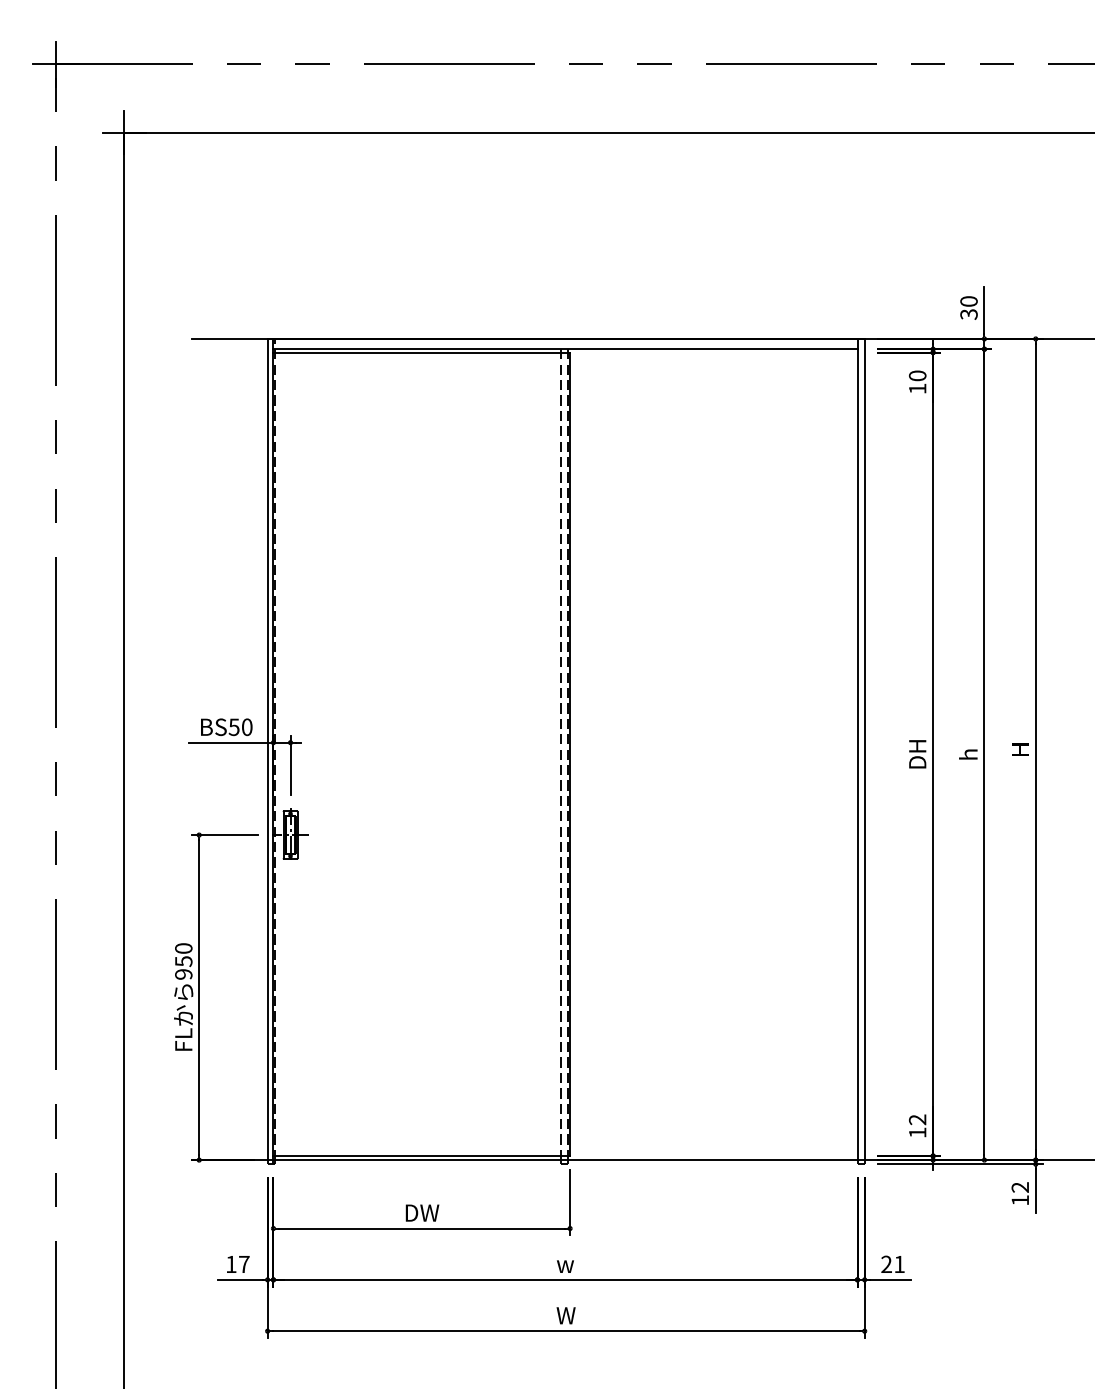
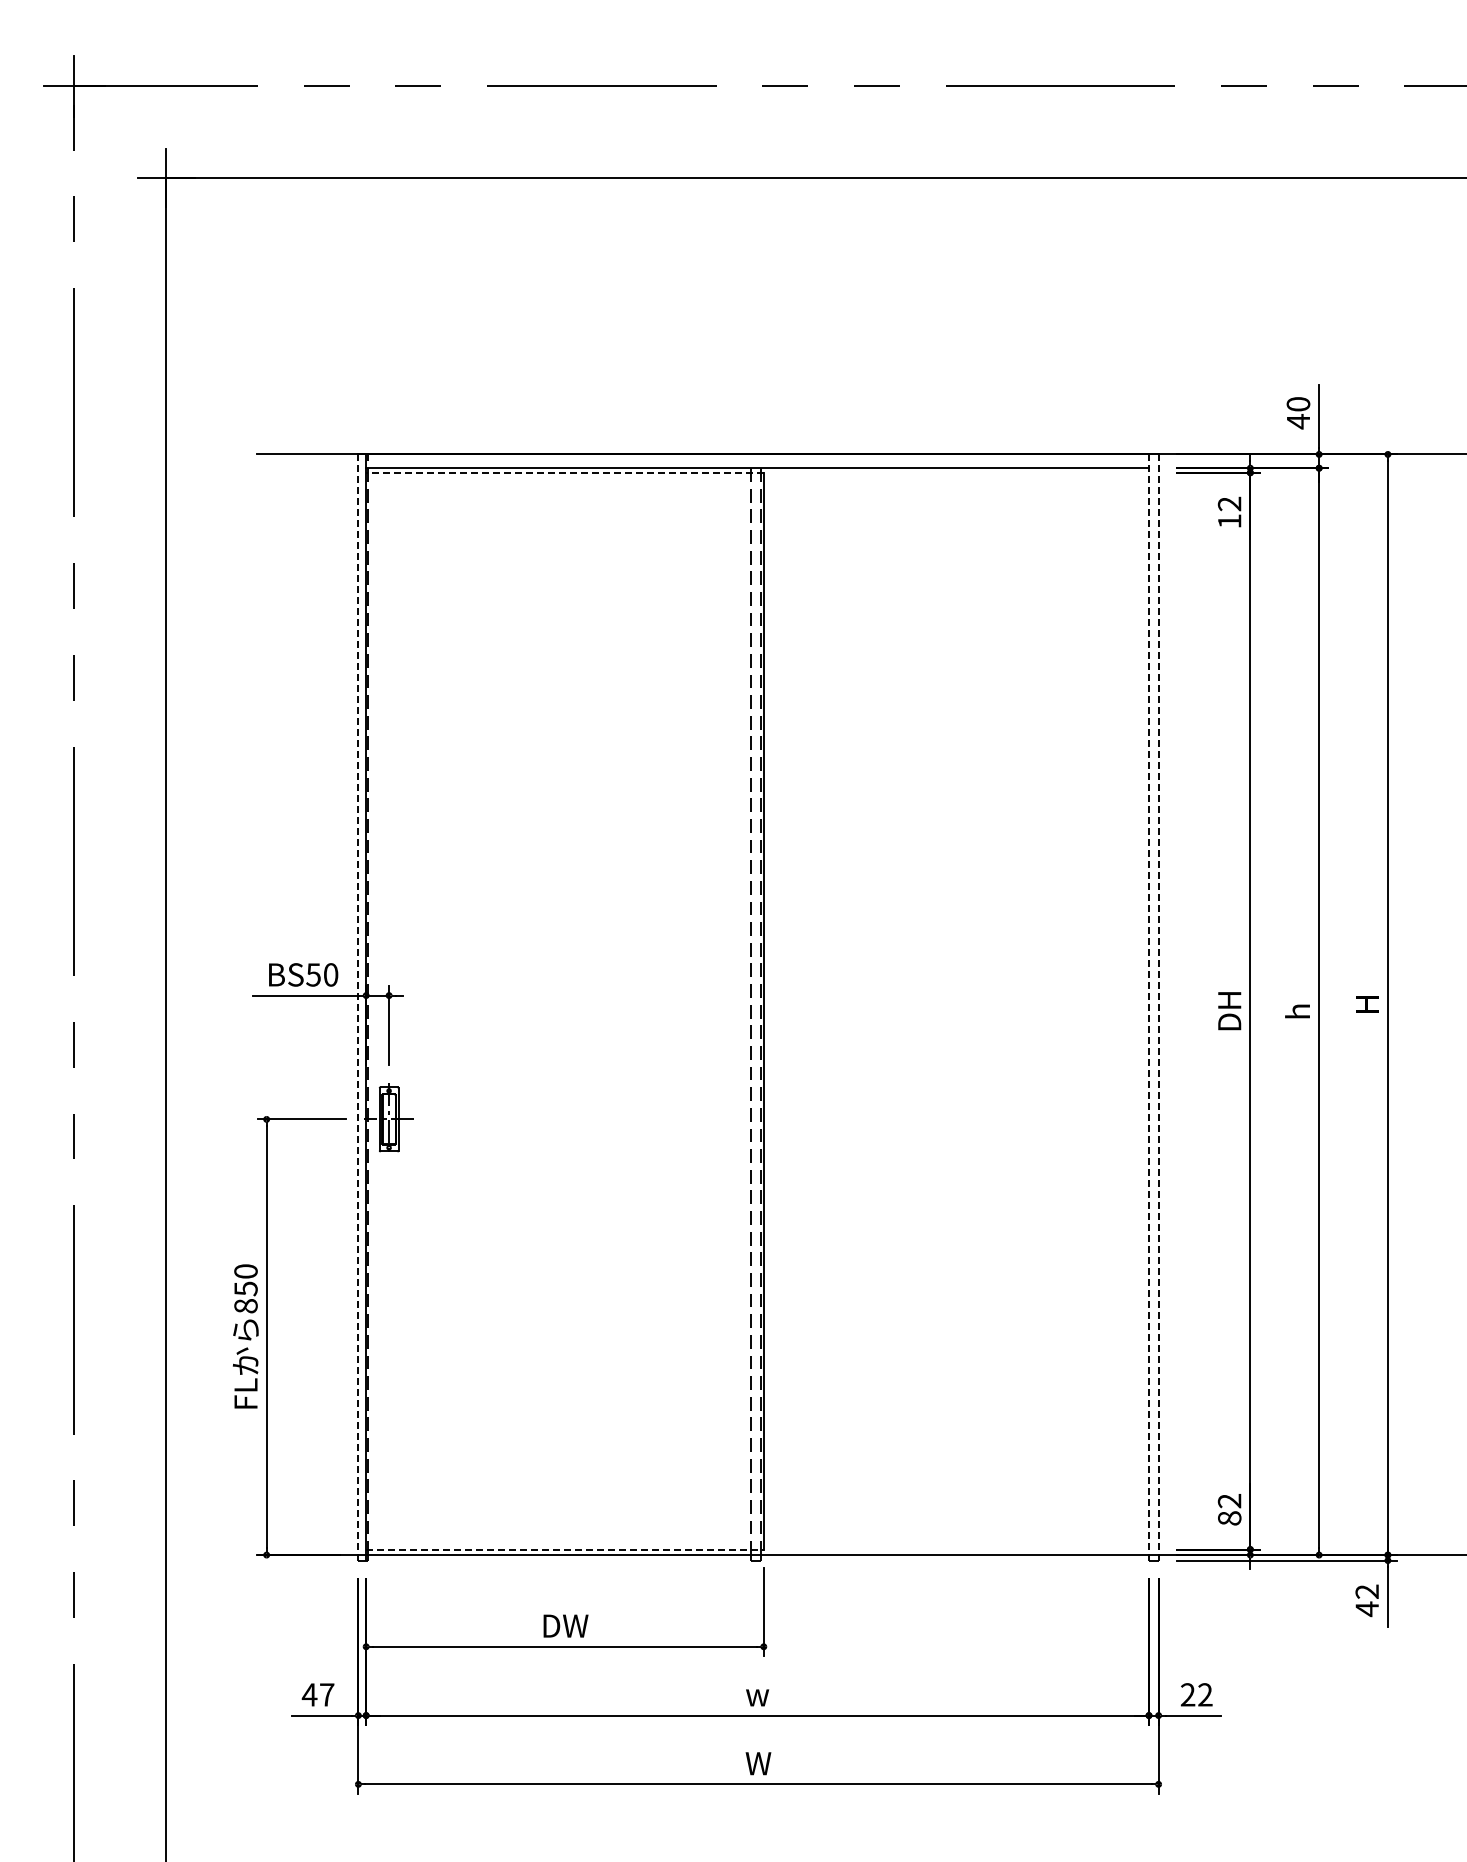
text: (969, 314) -> (1298, 421), 30 -> 40
line: (421, 352) -> (564, 472), solid -> dashed
text: (917, 375) -> (1229, 503), 10 -> 12
line: (267, 750) -> (358, 1005), solid -> dashed
line: (857, 750) -> (1149, 1005), solid -> dashed
line: (864, 750) -> (1158, 1005), solid -> dashed
text: (183, 974) -> (245, 1306), 950 -> 850
text: (917, 1132) -> (1229, 1518), 12 -> 82
line: (421, 1155) -> (564, 1549), solid -> dashed
text: (1019, 1200) -> (1366, 1609), 12 -> 42
text: (231, 1264) -> (309, 1694), 17 -> 47
text: (899, 1264) -> (1205, 1694), 21 -> 22

